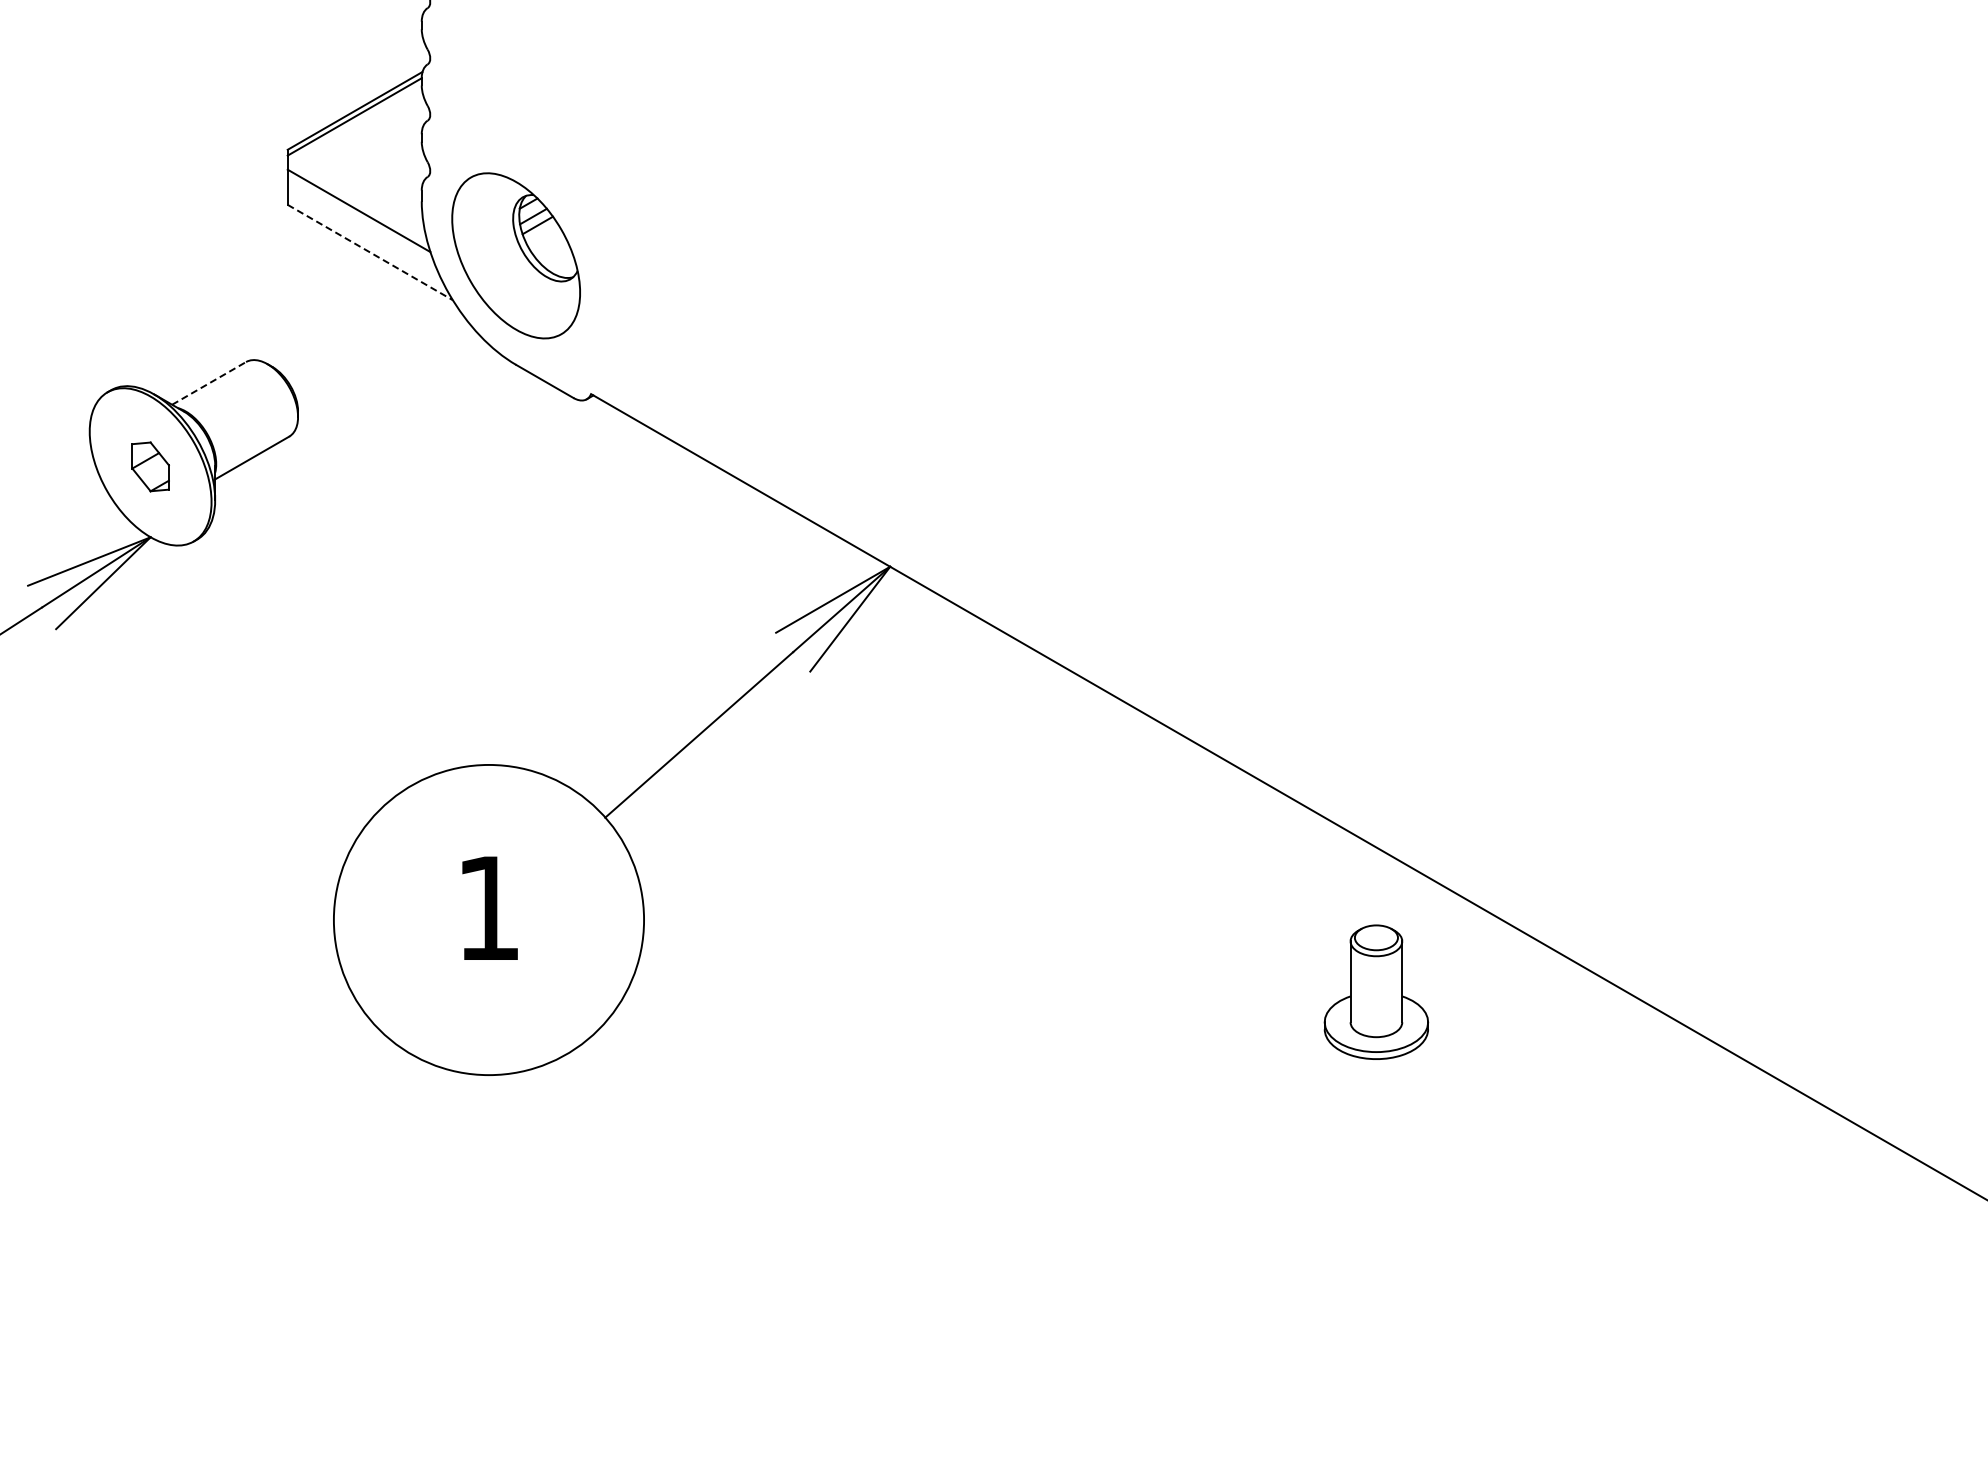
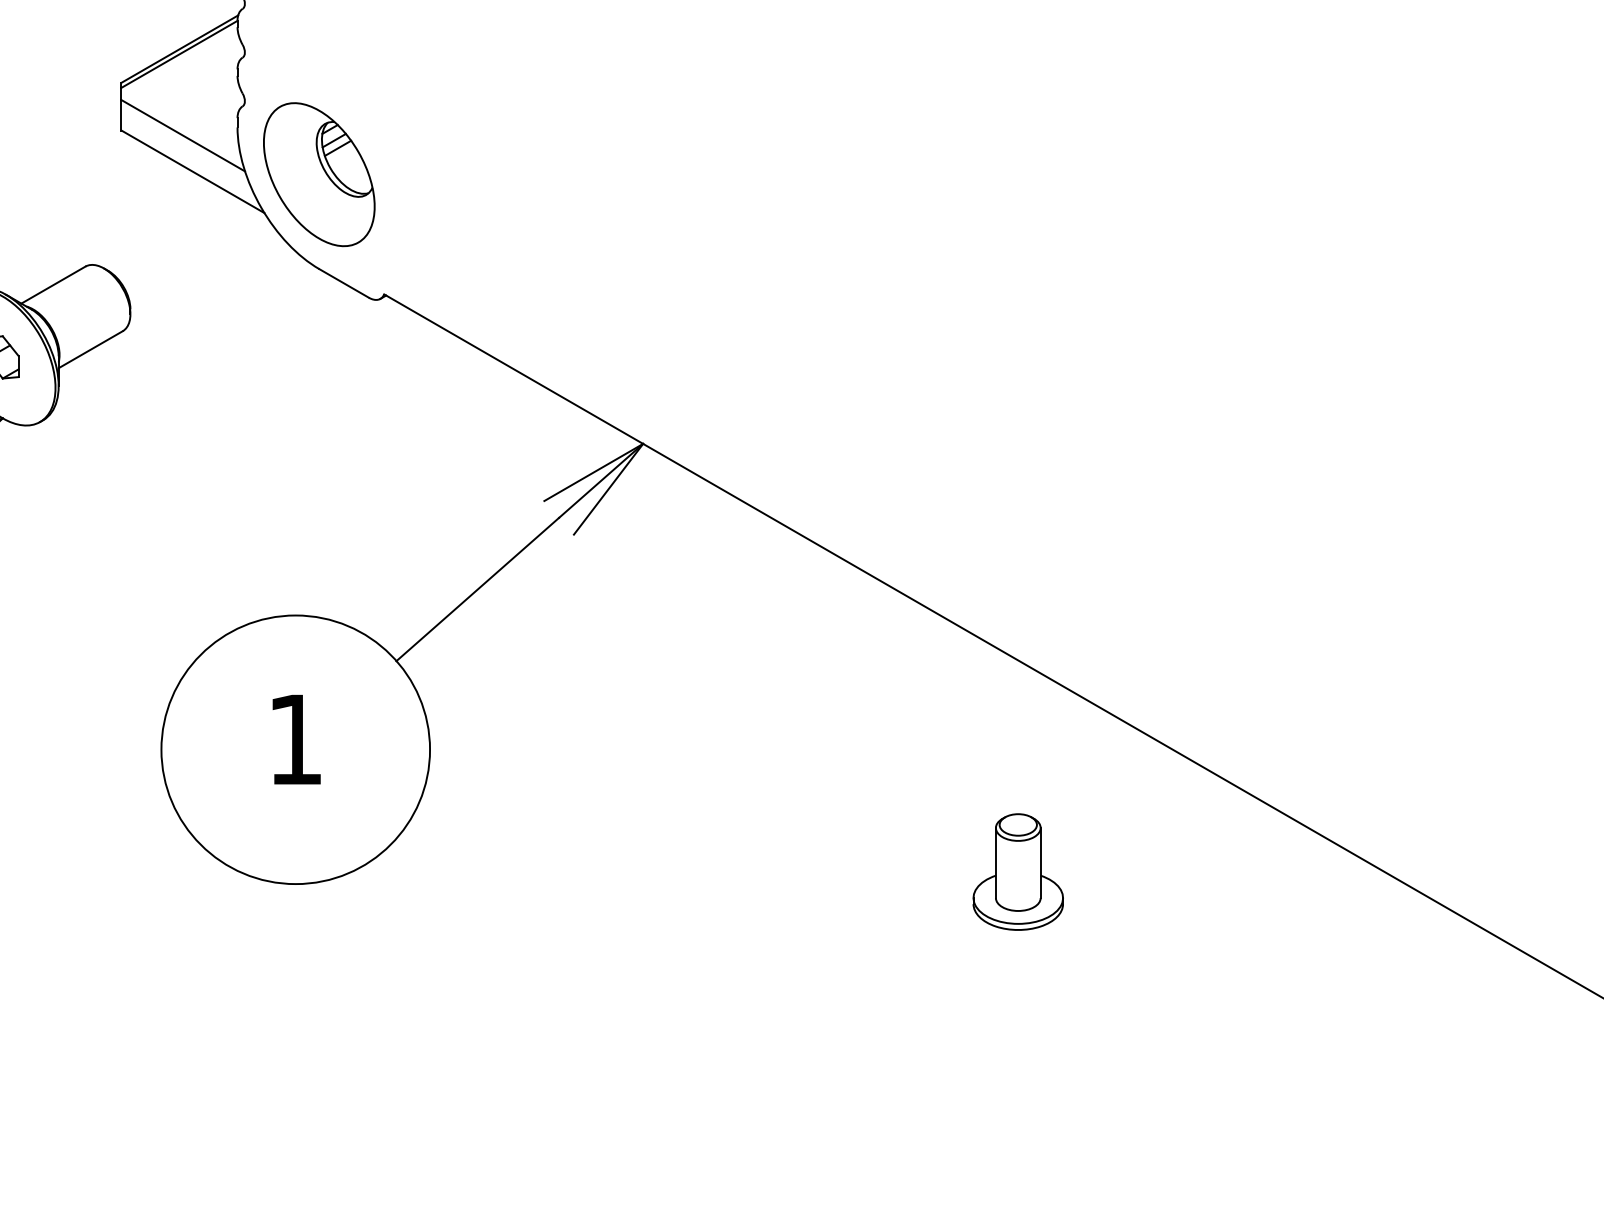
line: (370, 252) -> (193, 171), dashed -> solid
line: (209, 383) -> (53, 285), dashed -> solid
part: (1376, 991) -> (1018, 871), moved

